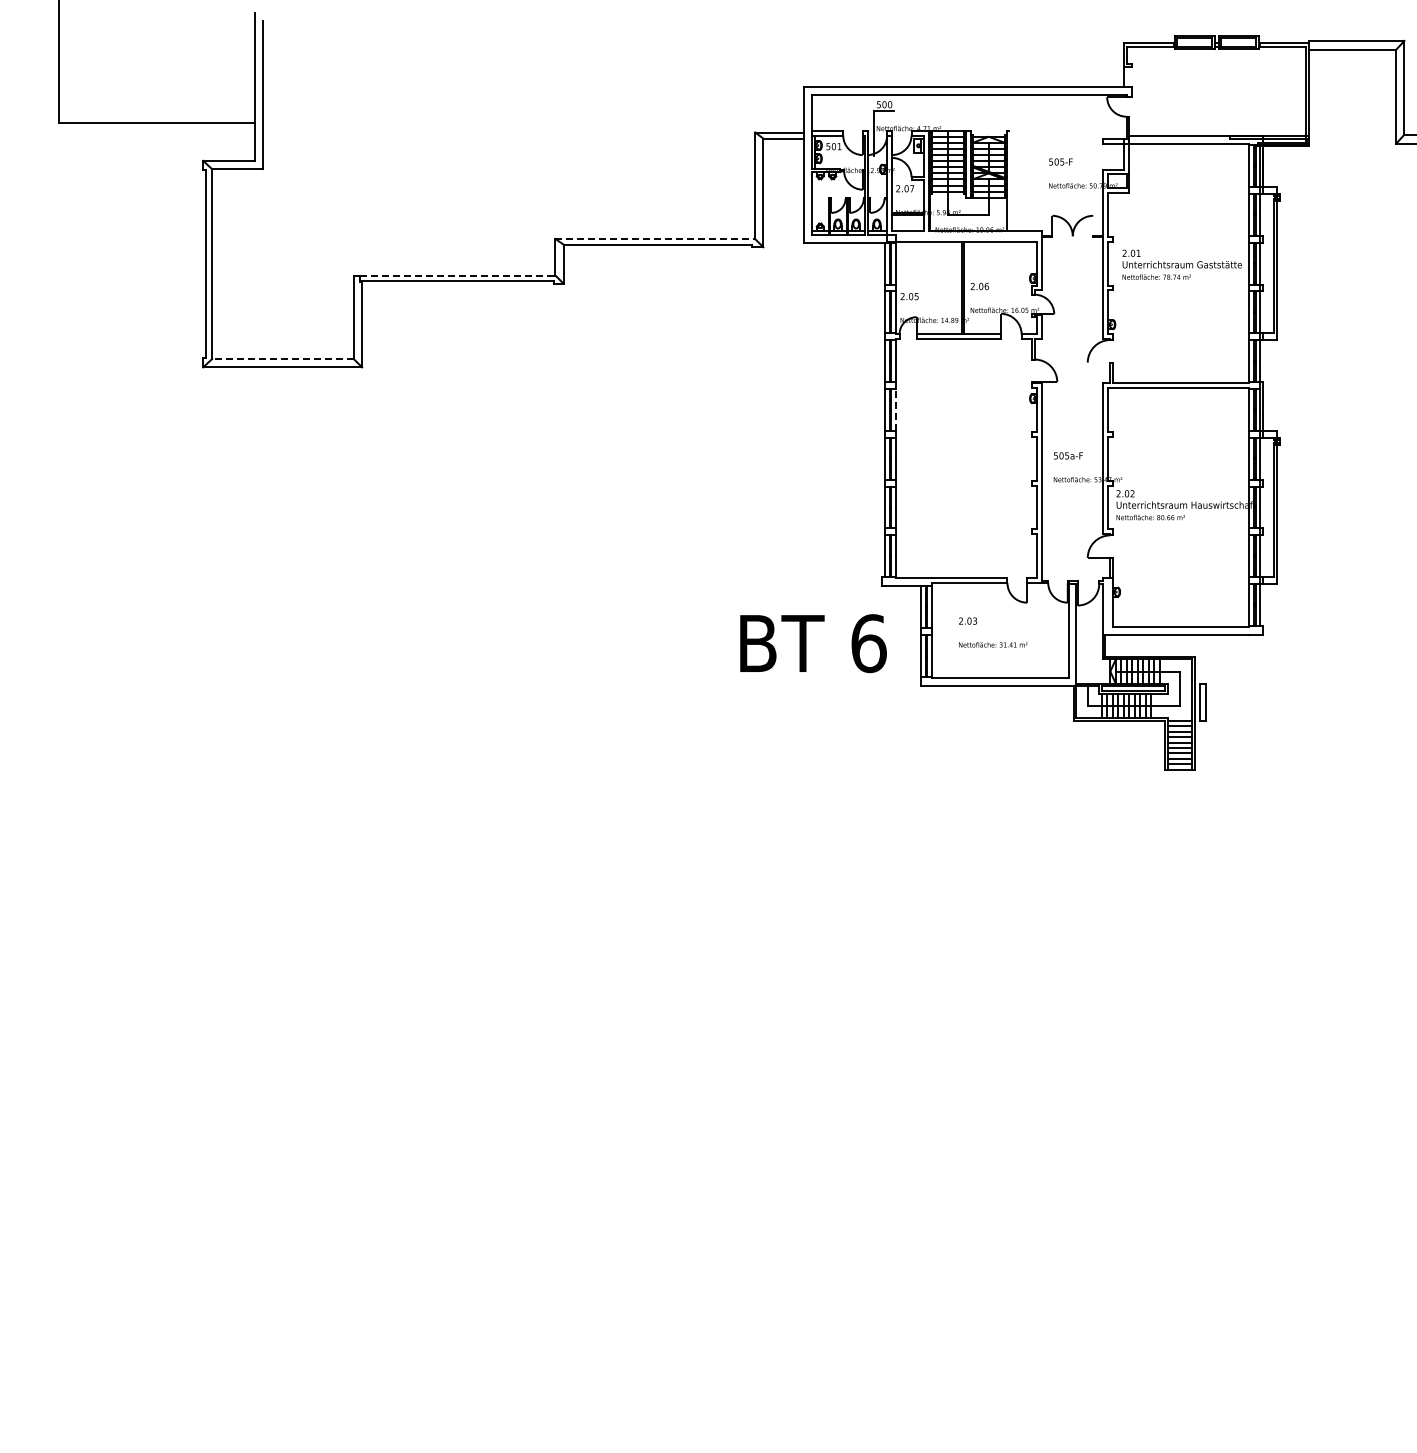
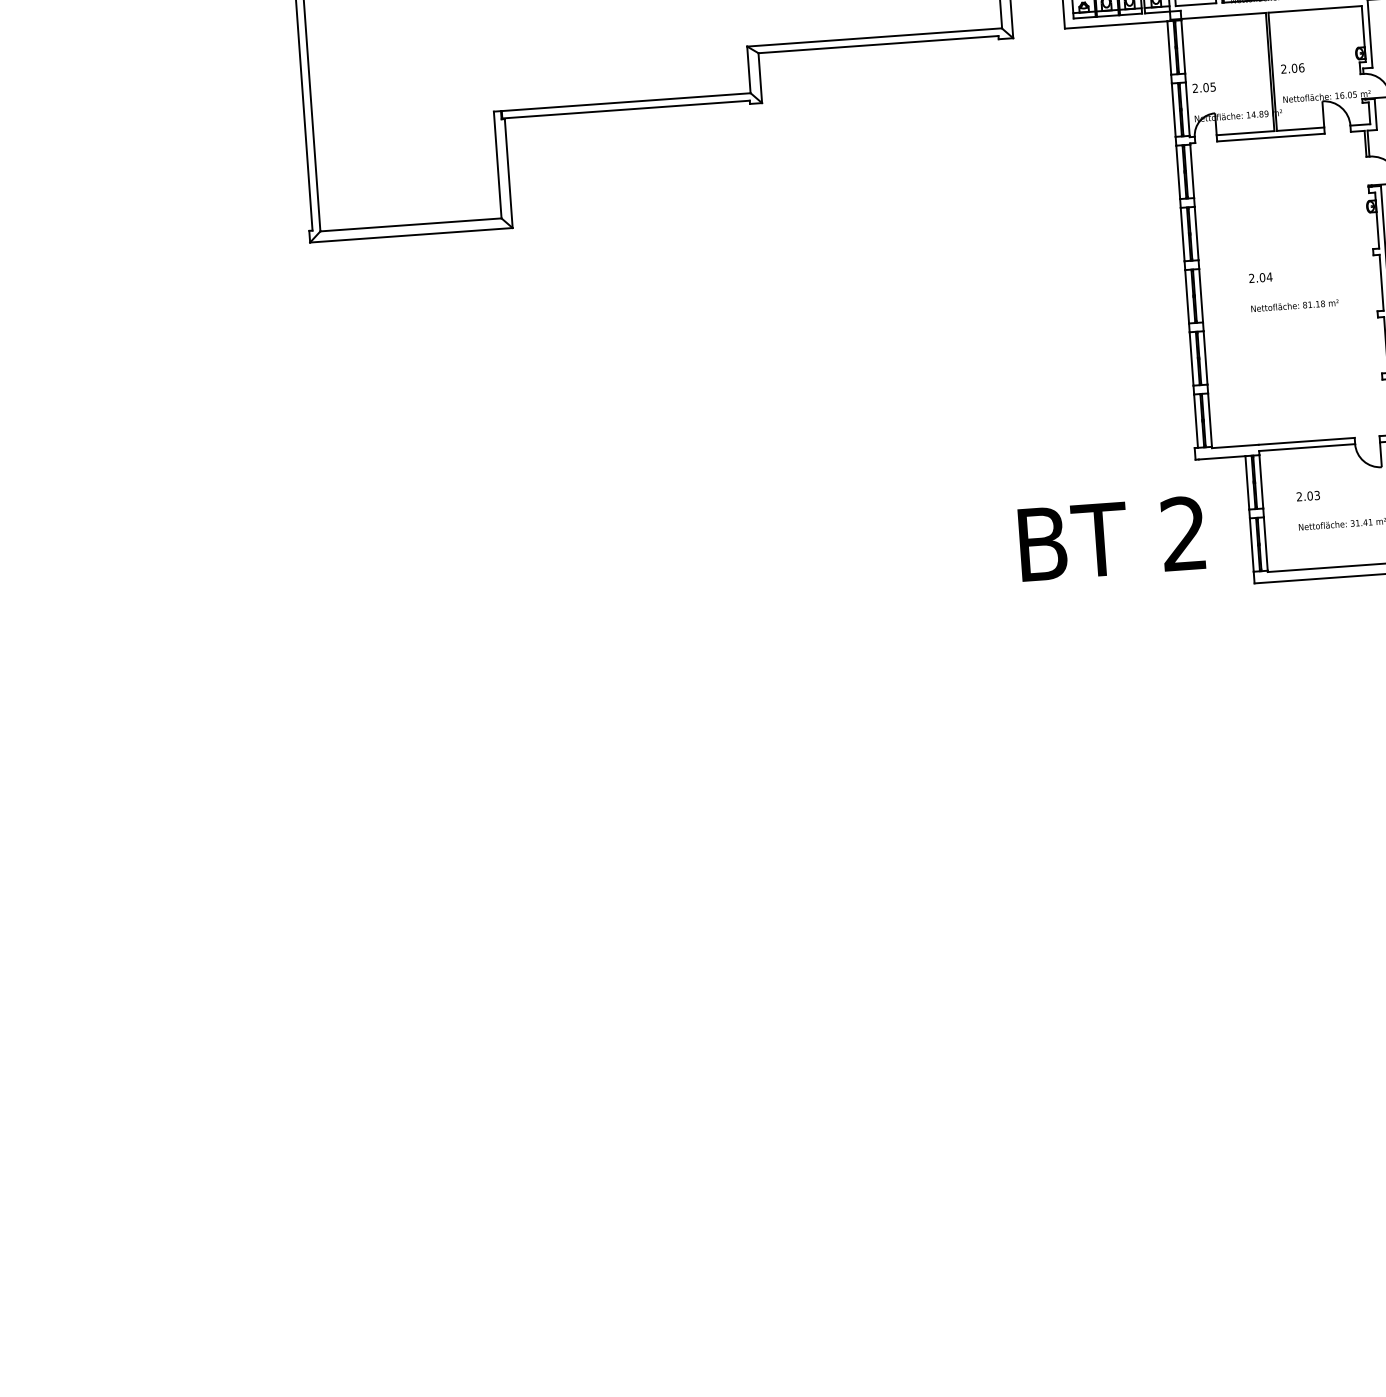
line: (655, 238) -> (874, 36), dashed -> solid
line: (457, 275) -> (625, 102), dashed -> solid
line: (282, 359) -> (410, 225), dashed -> solid
line: (895, 409) -> (1196, 232), dashed -> solid
part: (968, 470) -> (1295, 304), added
text: (868, 643) -> (1183, 533), 6 -> 2

